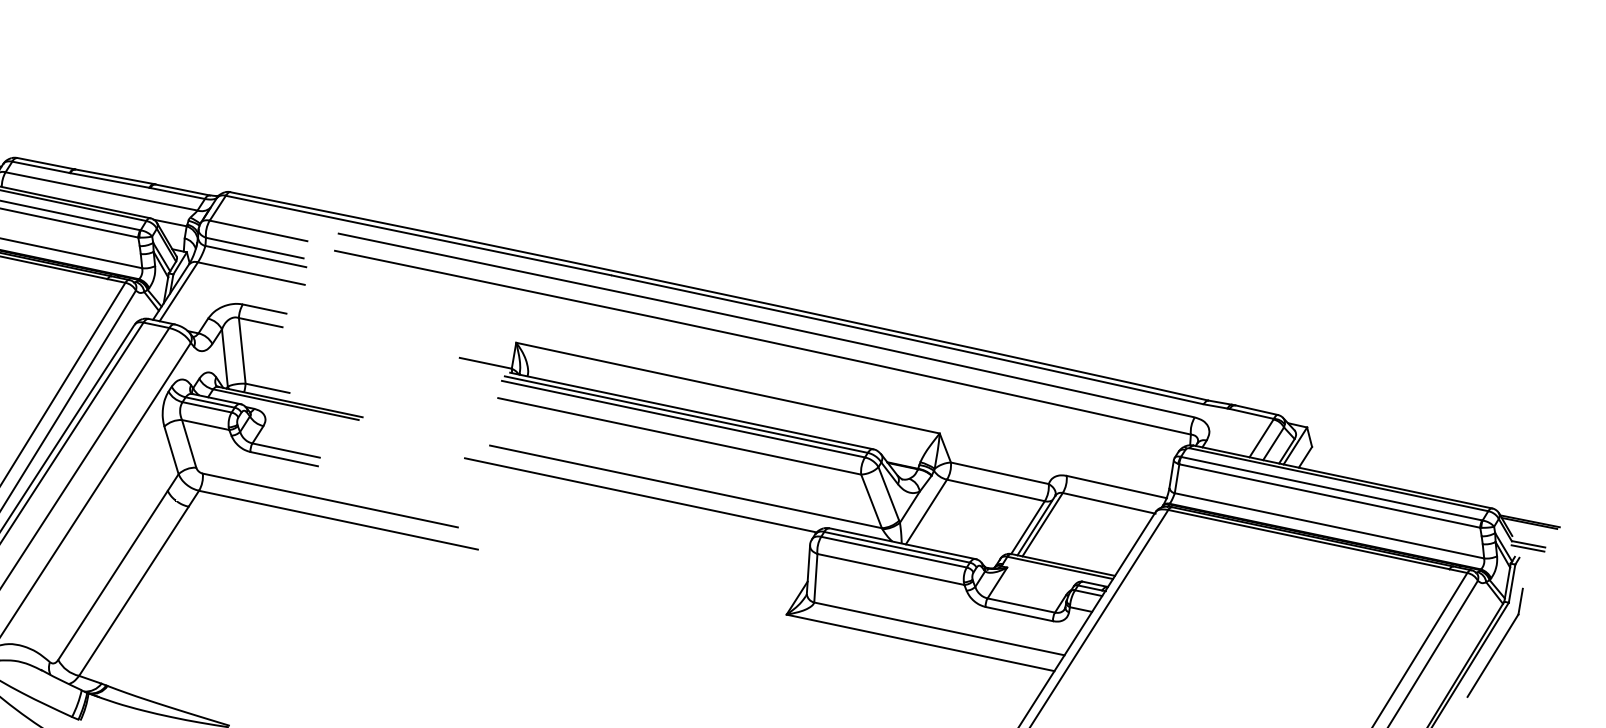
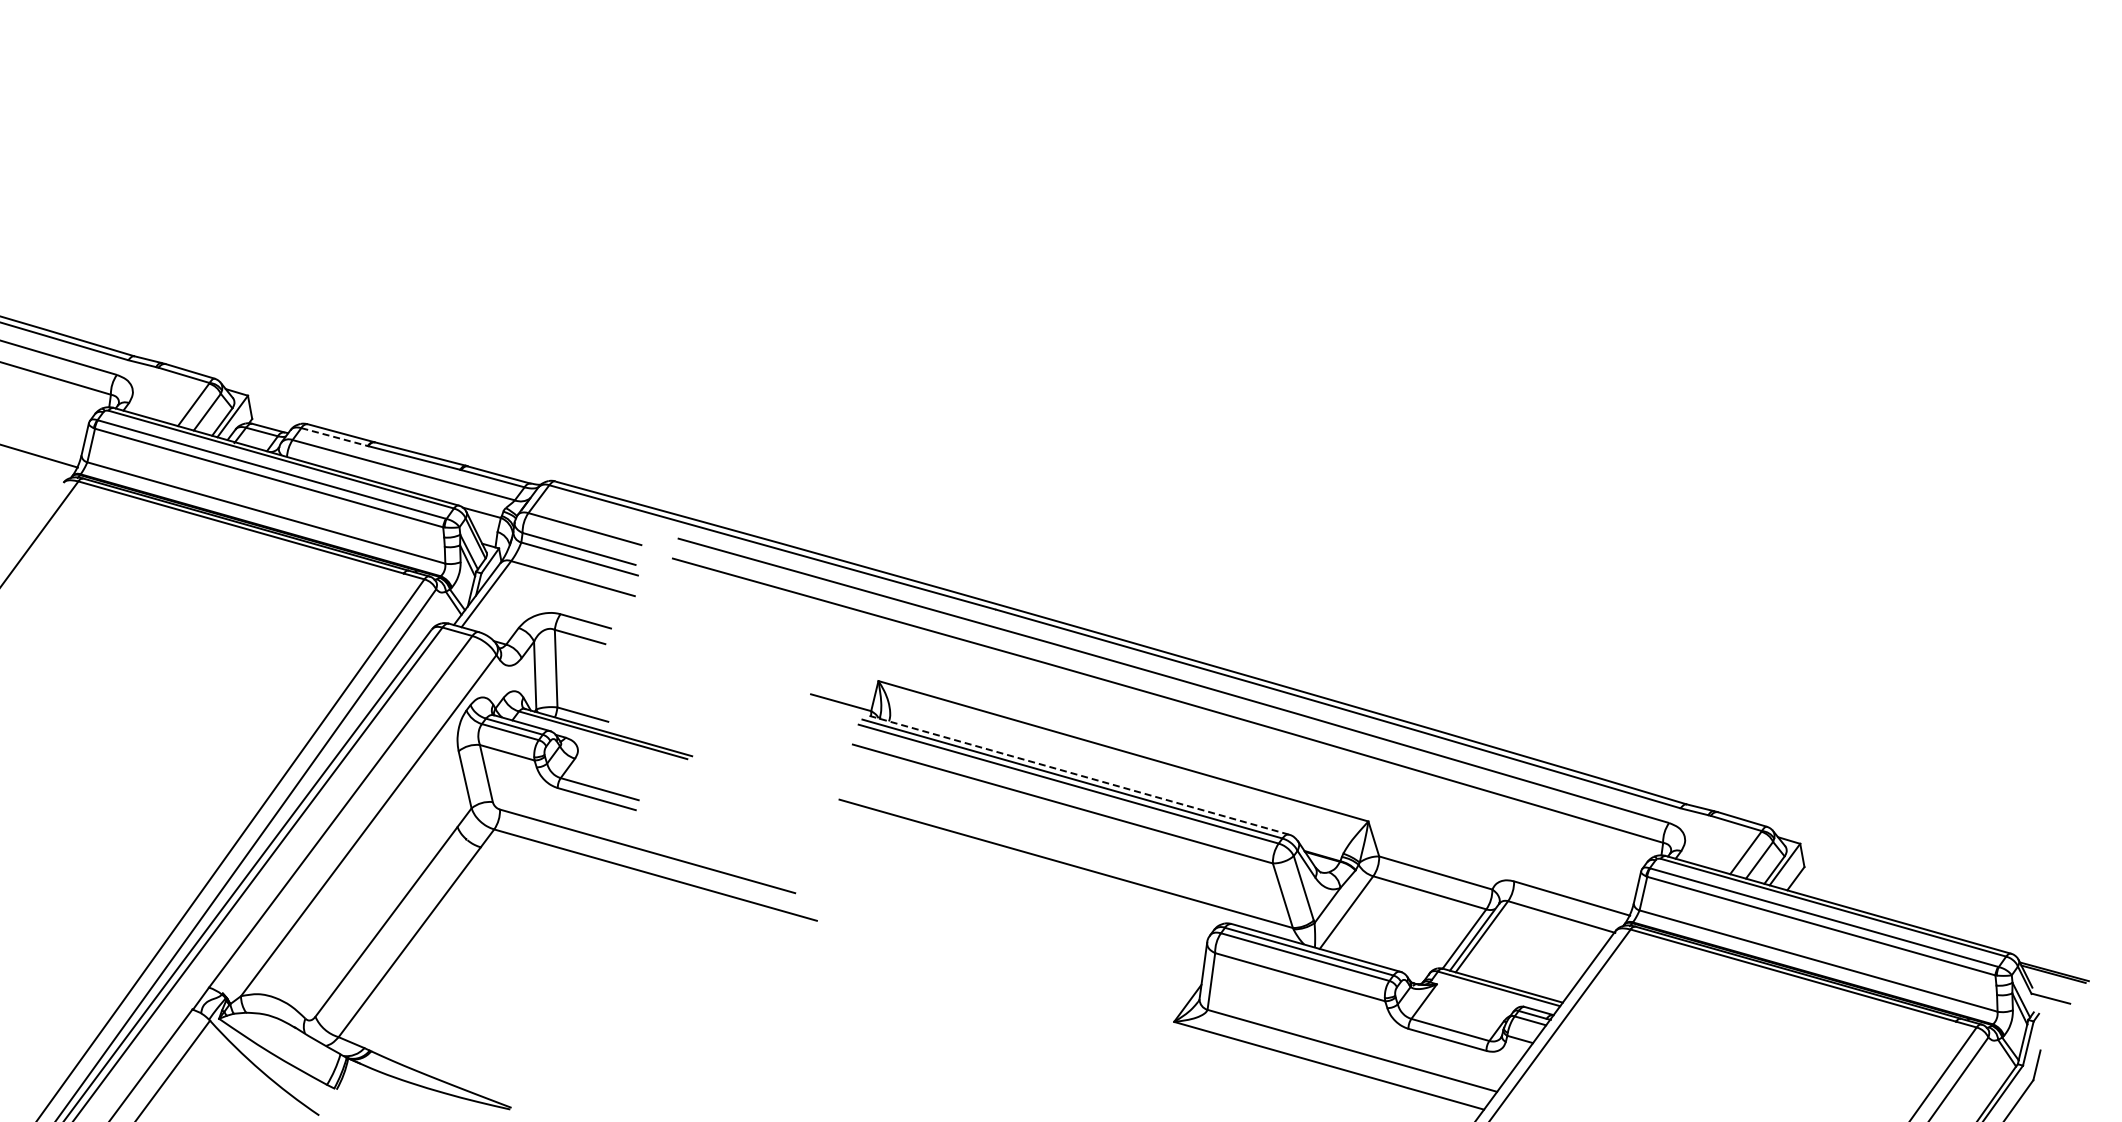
line: (41, 167) -> (335, 437), solid -> dashed
line: (691, 411) -> (1078, 775), solid -> dashed
line: (640, 494) -> (1012, 869), removed
line: (1527, 548) -> (2049, 1003), removed

